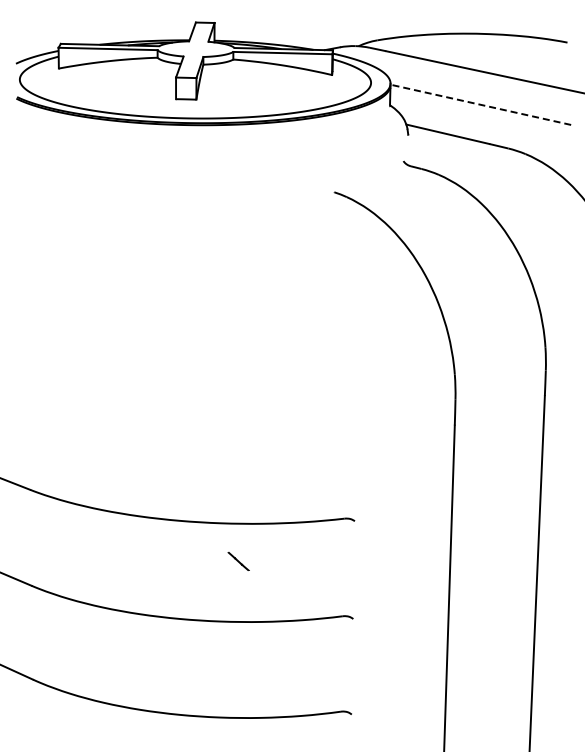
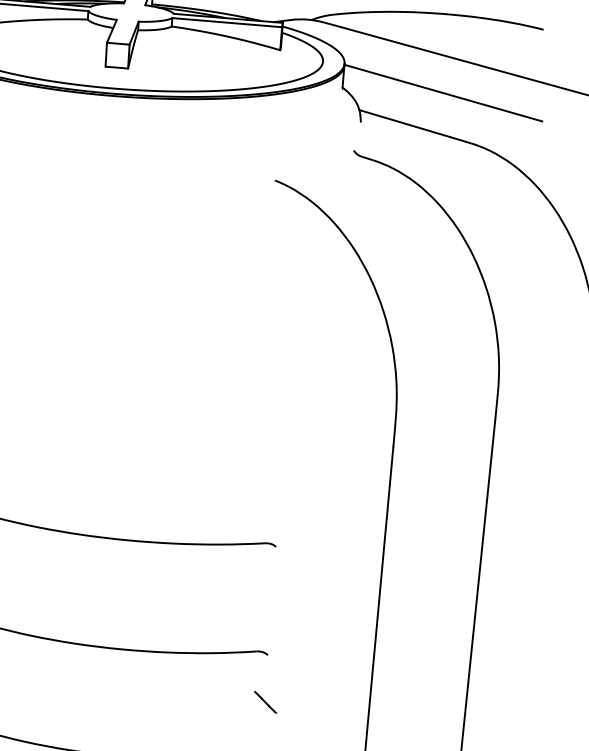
line: (480, 104) -> (443, 92), dashed -> solid
line: (238, 561) -> (265, 702), moved

